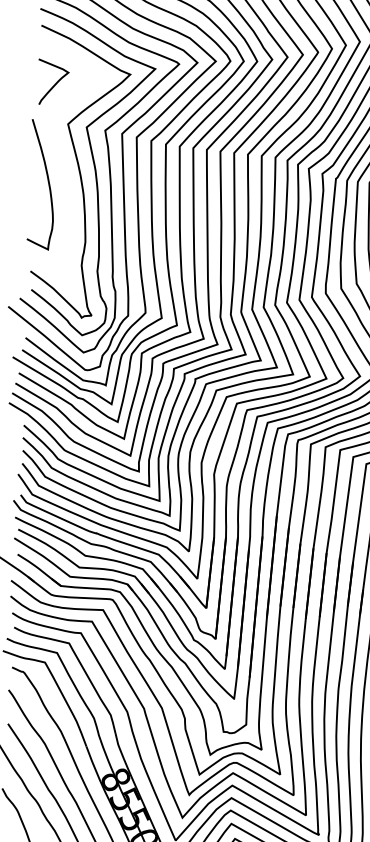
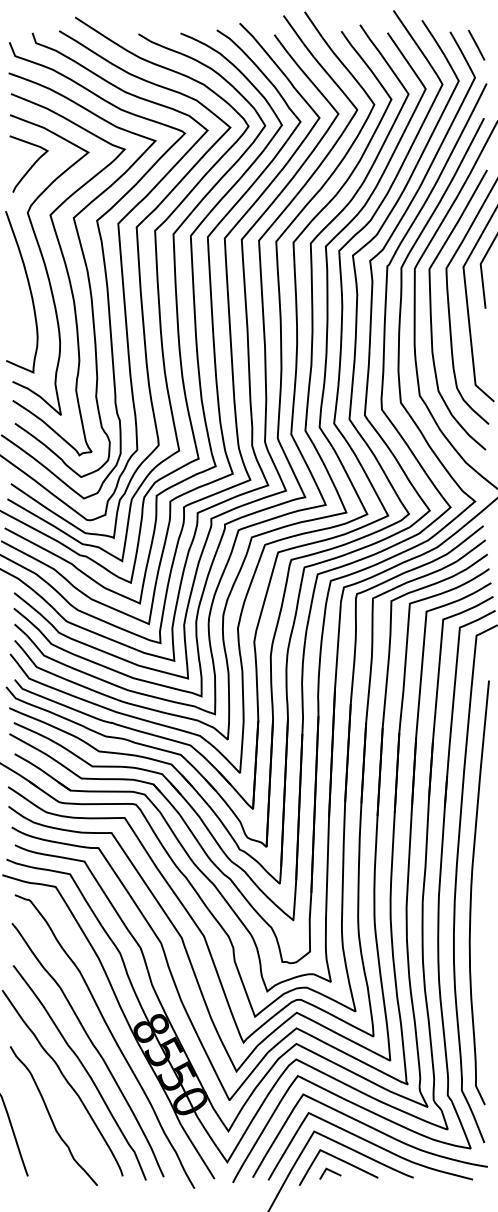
curve: (62, 164) -> (46, 265), added

